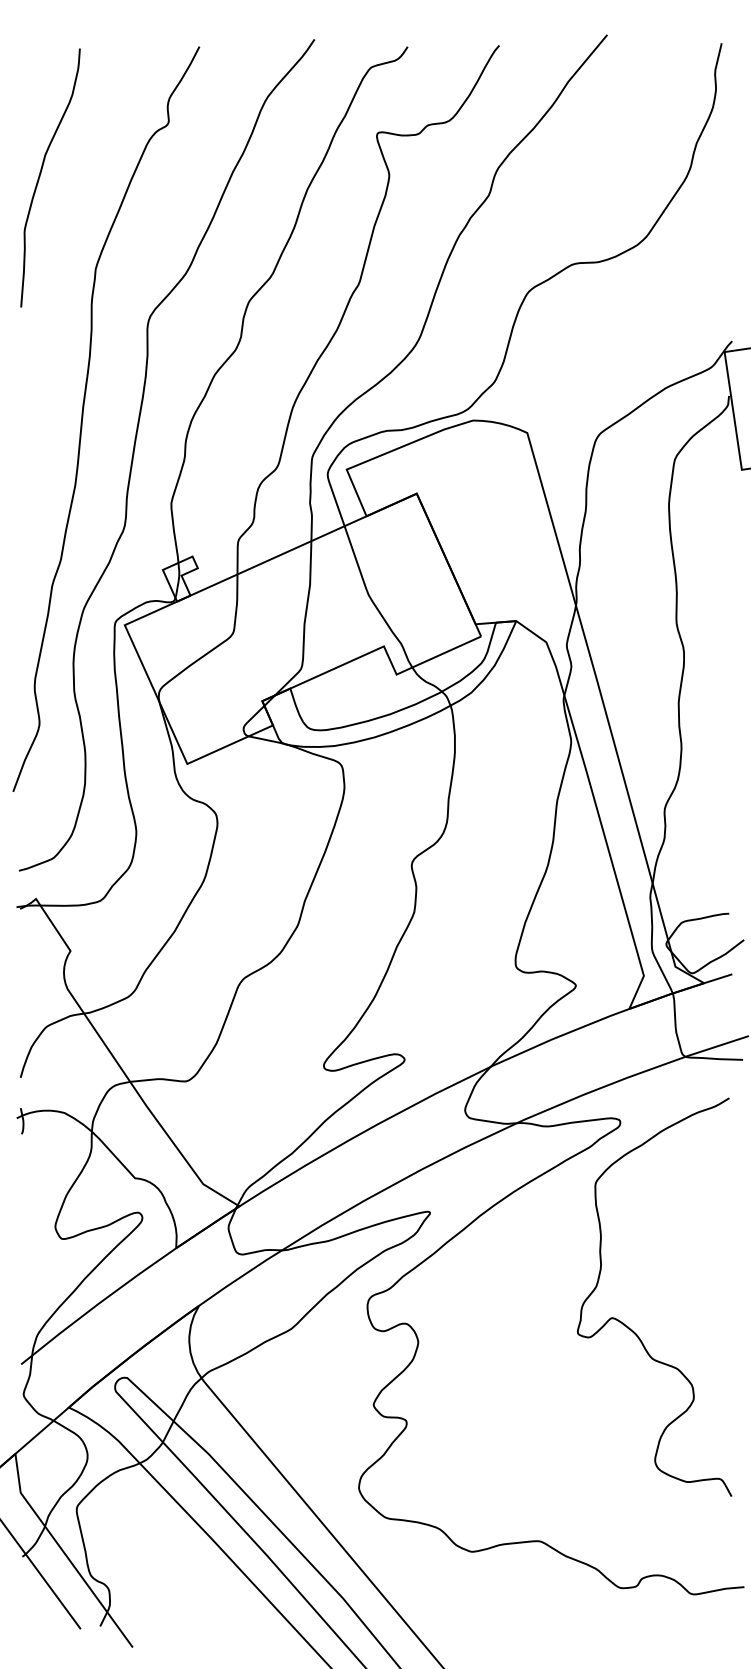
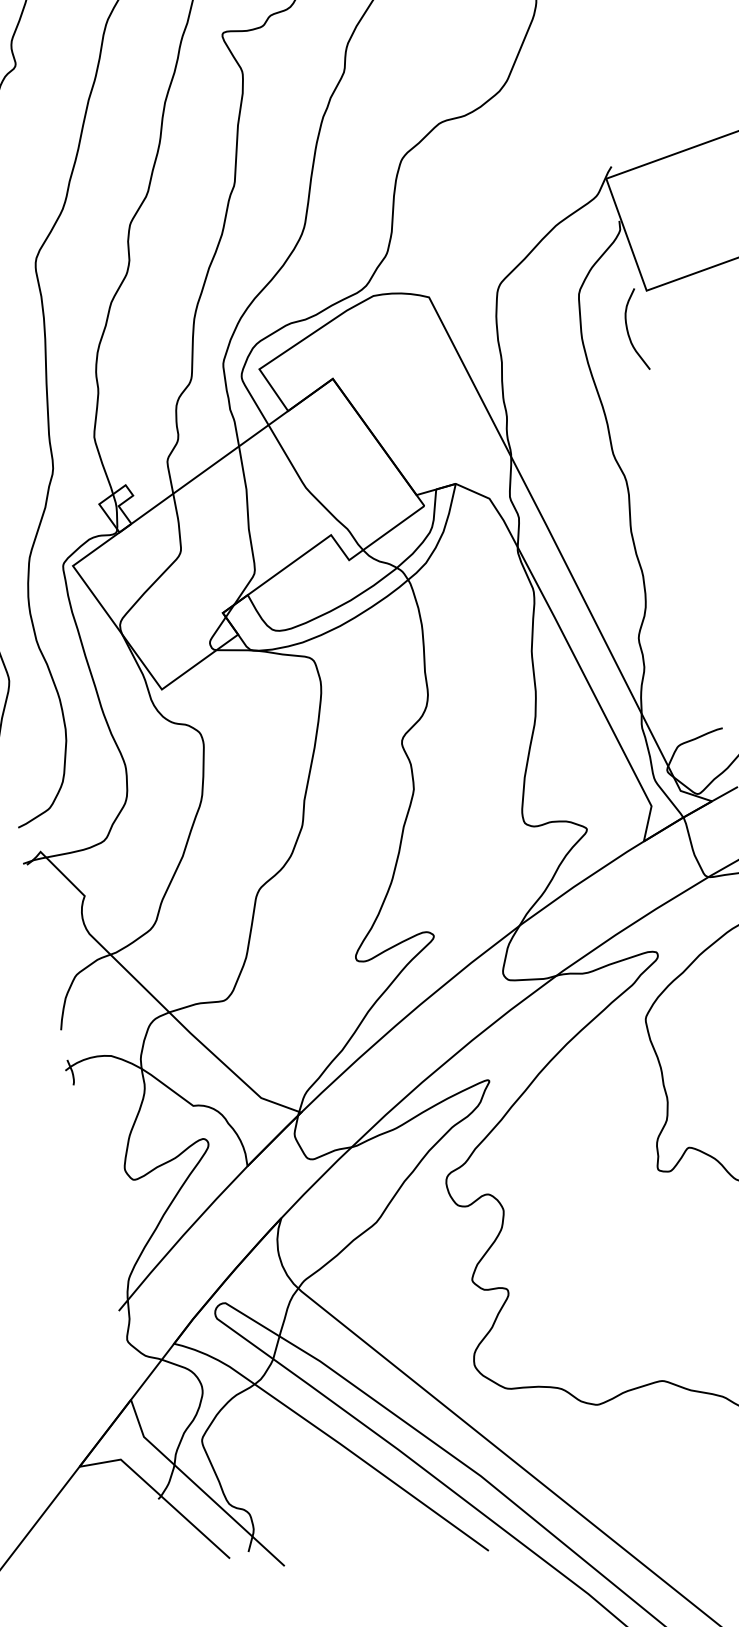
curve: (716, 507) -> (629, 332), added

